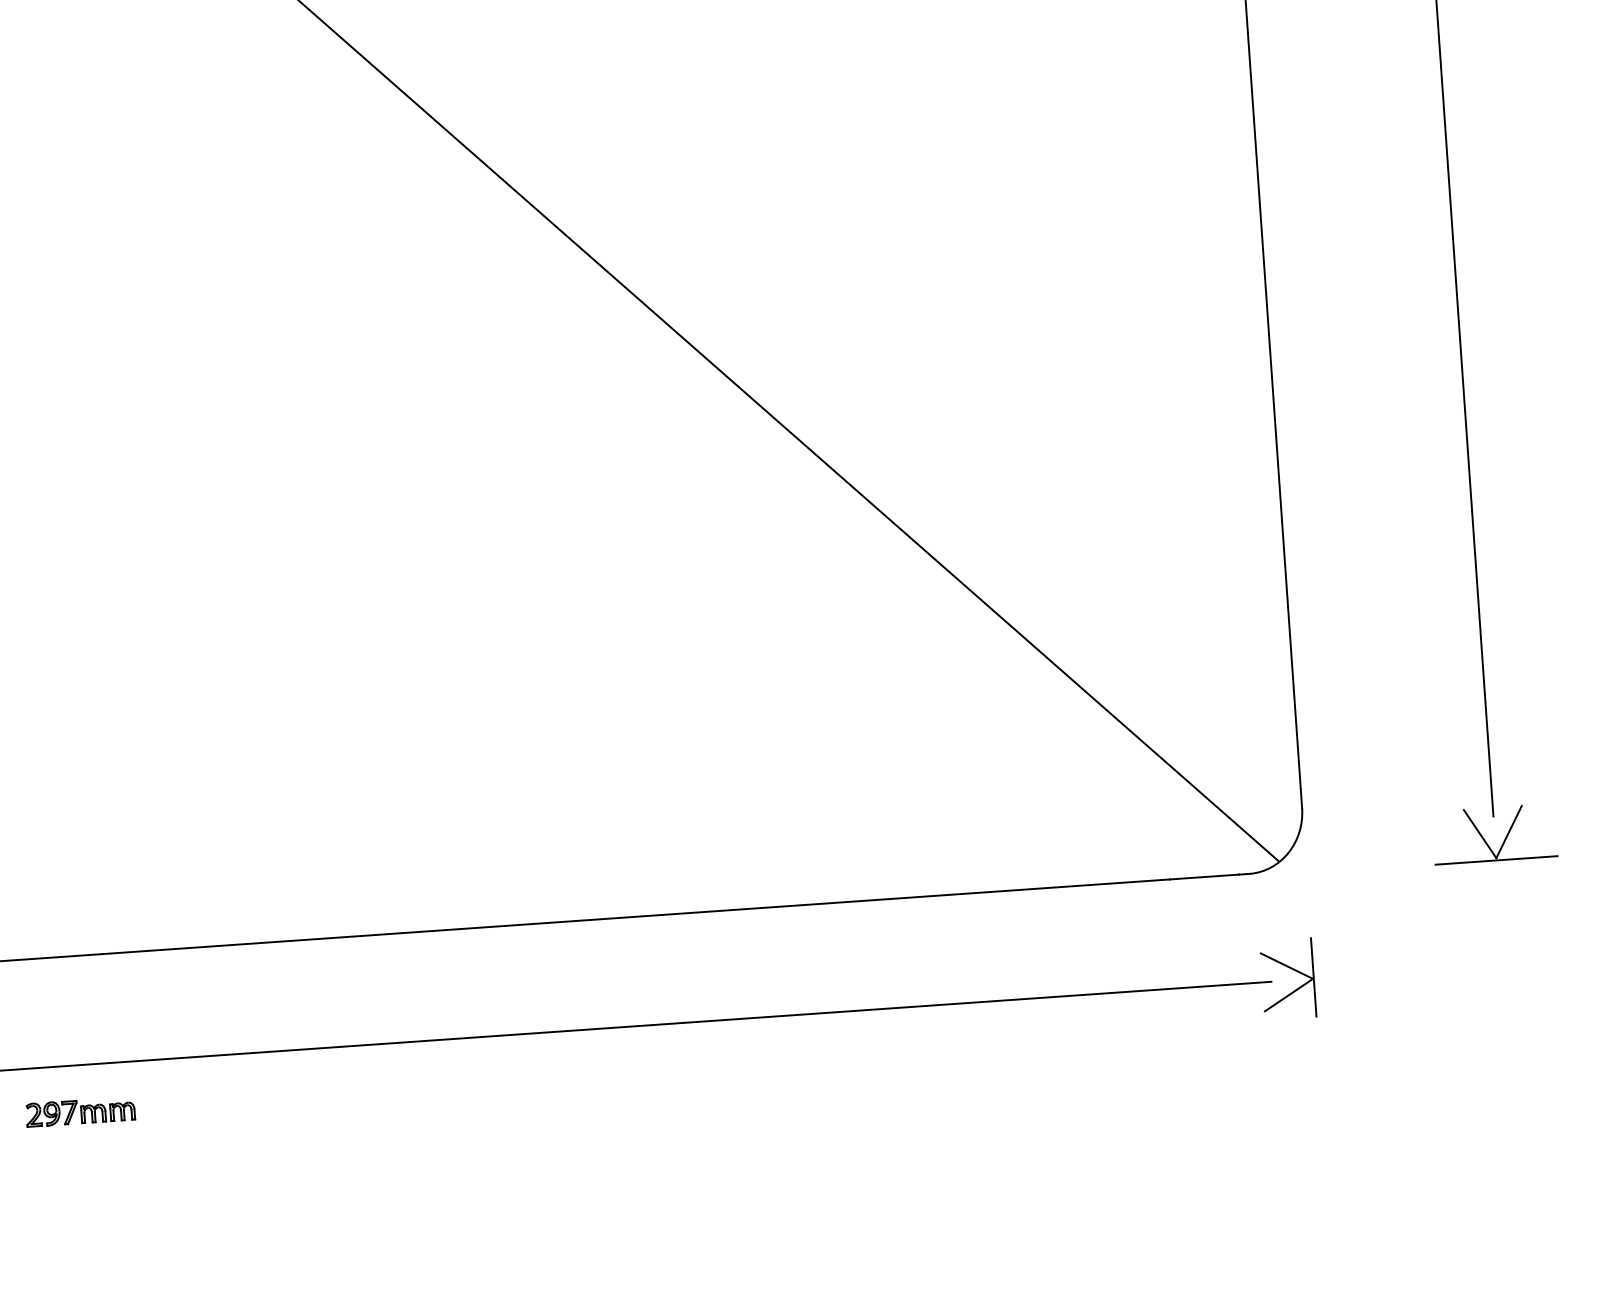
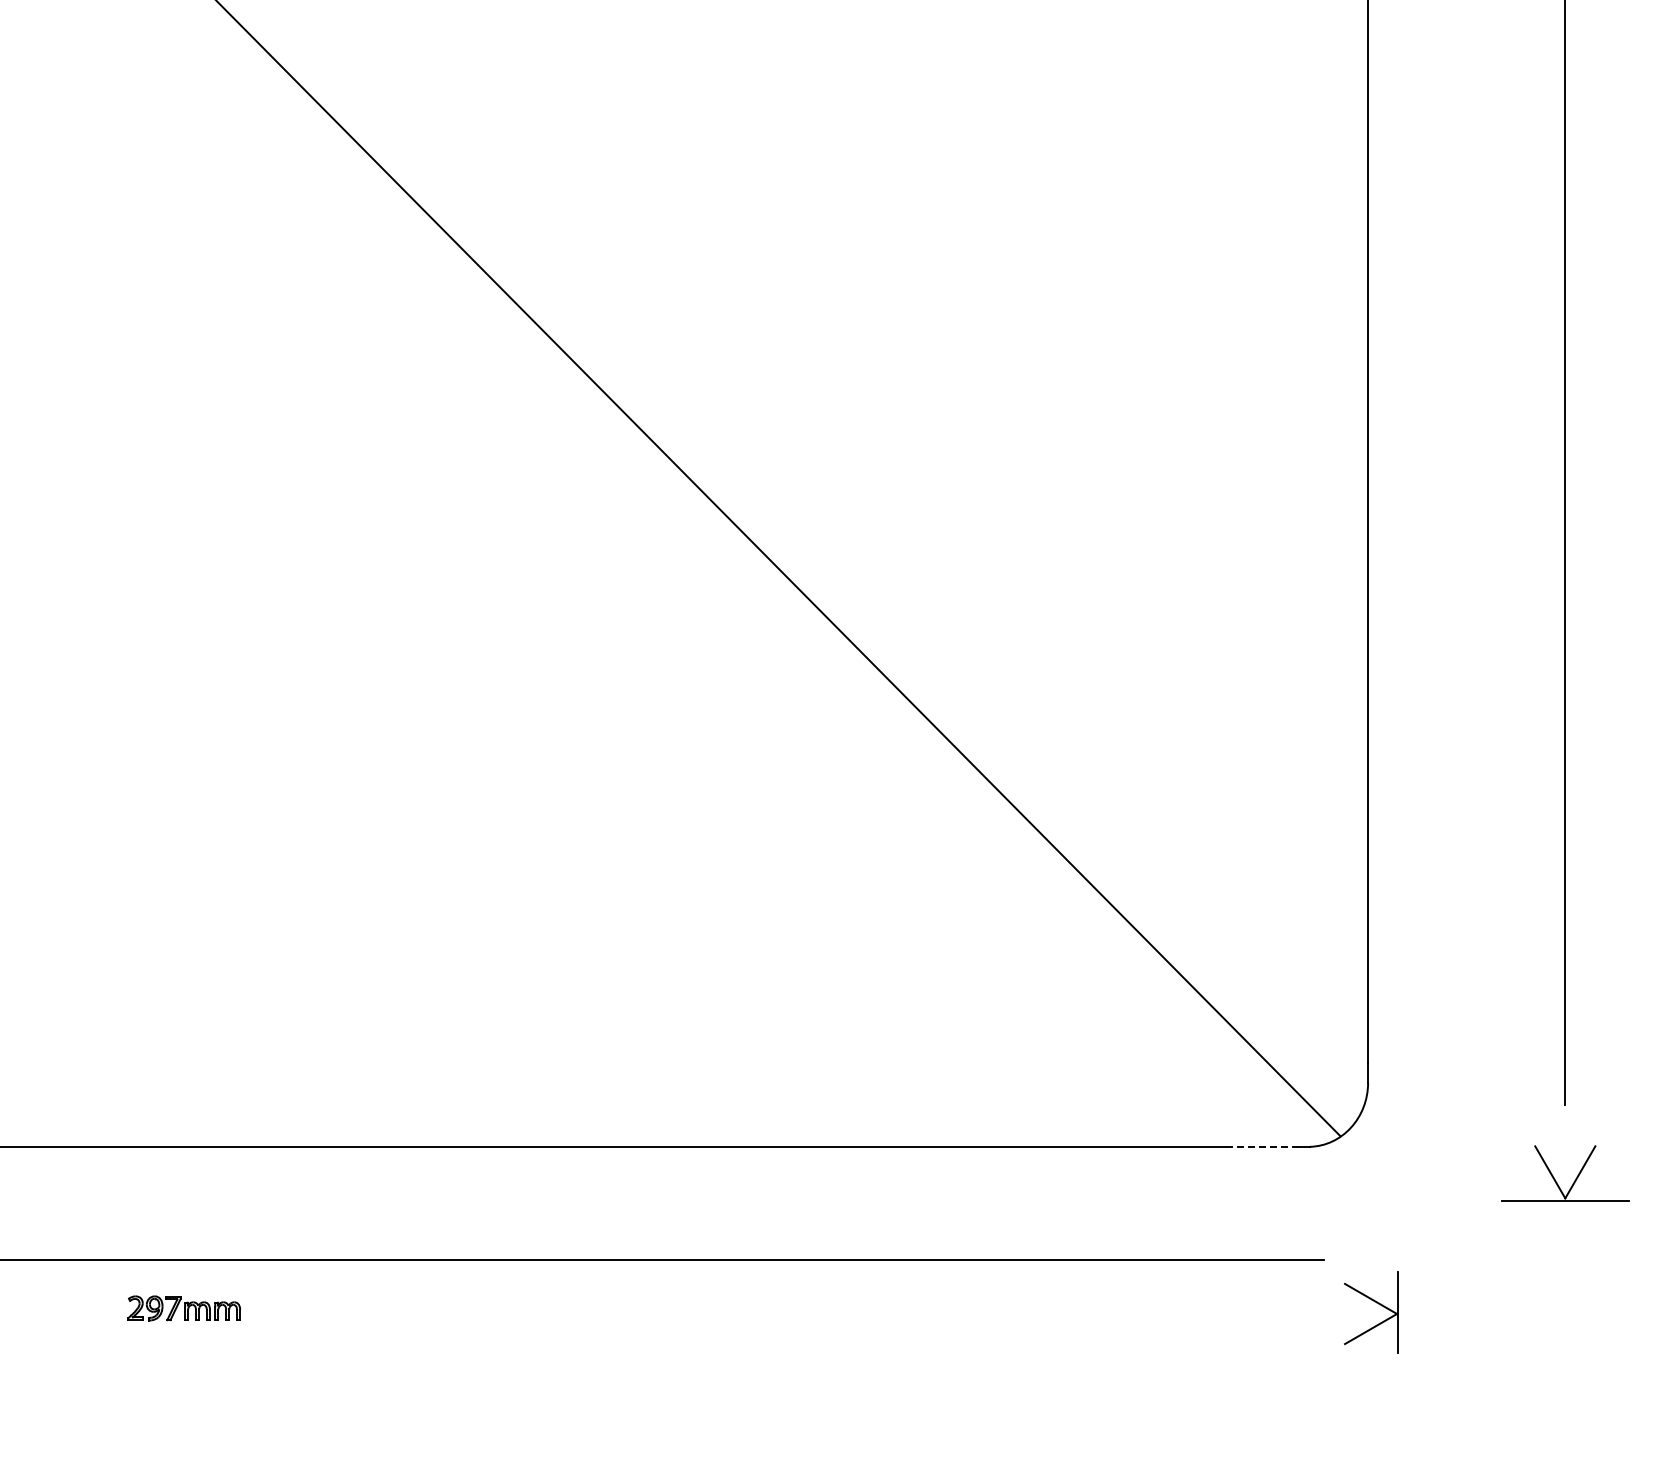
part: (1504, 838) -> (1575, 1178), moved
line: (1204, 876) -> (1262, 1146), solid -> dashed
part: (1292, 970) -> (1376, 1303), moved
part: (79, 1112) -> (183, 1308), moved

